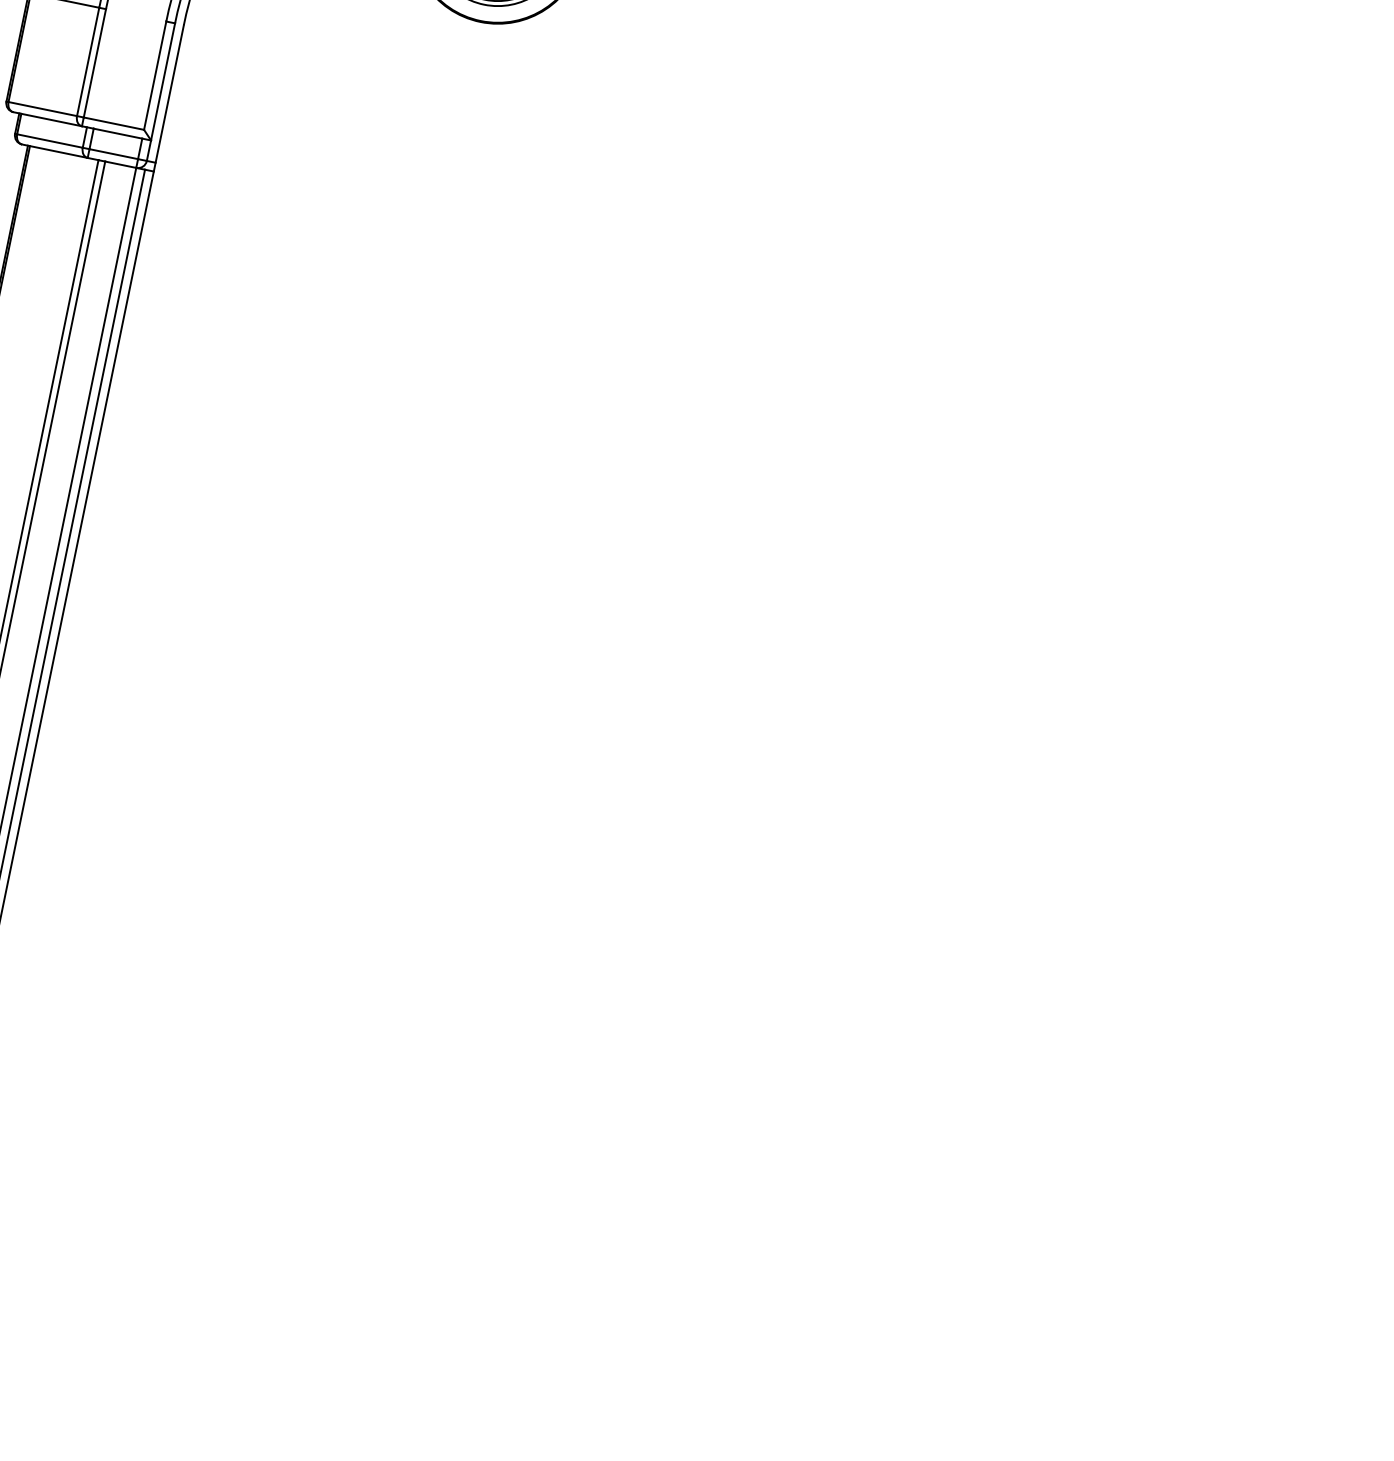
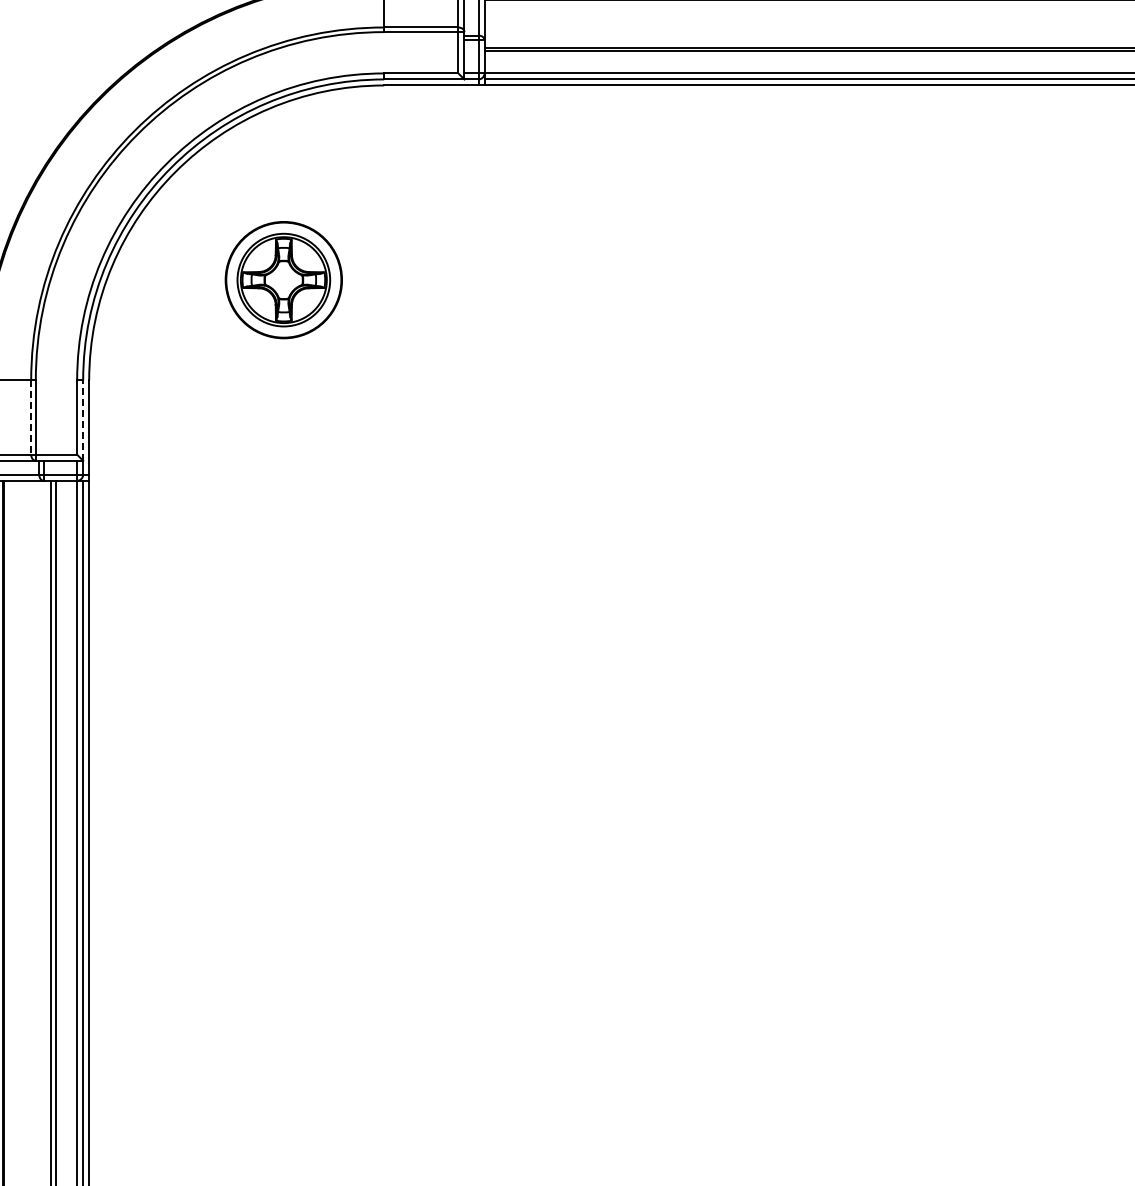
line: (88, 63) -> (31, 418), solid -> dashed
line: (163, 81) -> (83, 420), solid -> dashed

